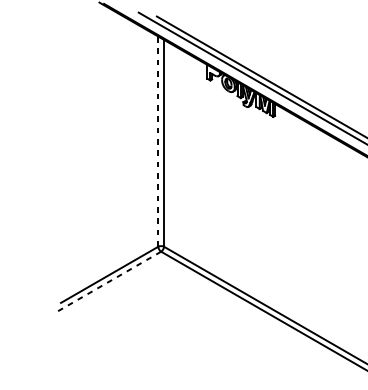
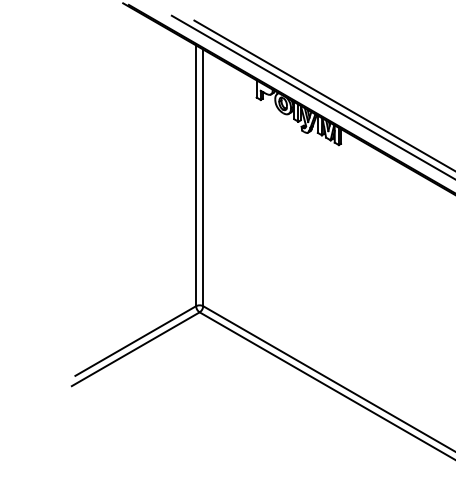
line: (158, 141) -> (196, 175), dashed -> solid
line: (109, 281) -> (135, 349), dashed -> solid

